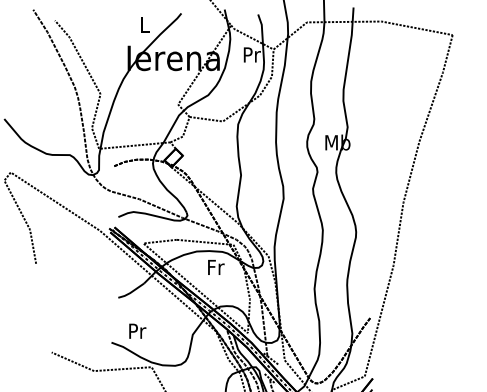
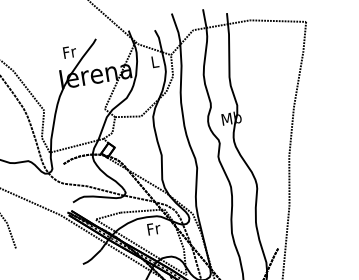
text: (145, 24) -> (69, 51), L -> Fr
text: (251, 54) -> (154, 61), Pr -> L

